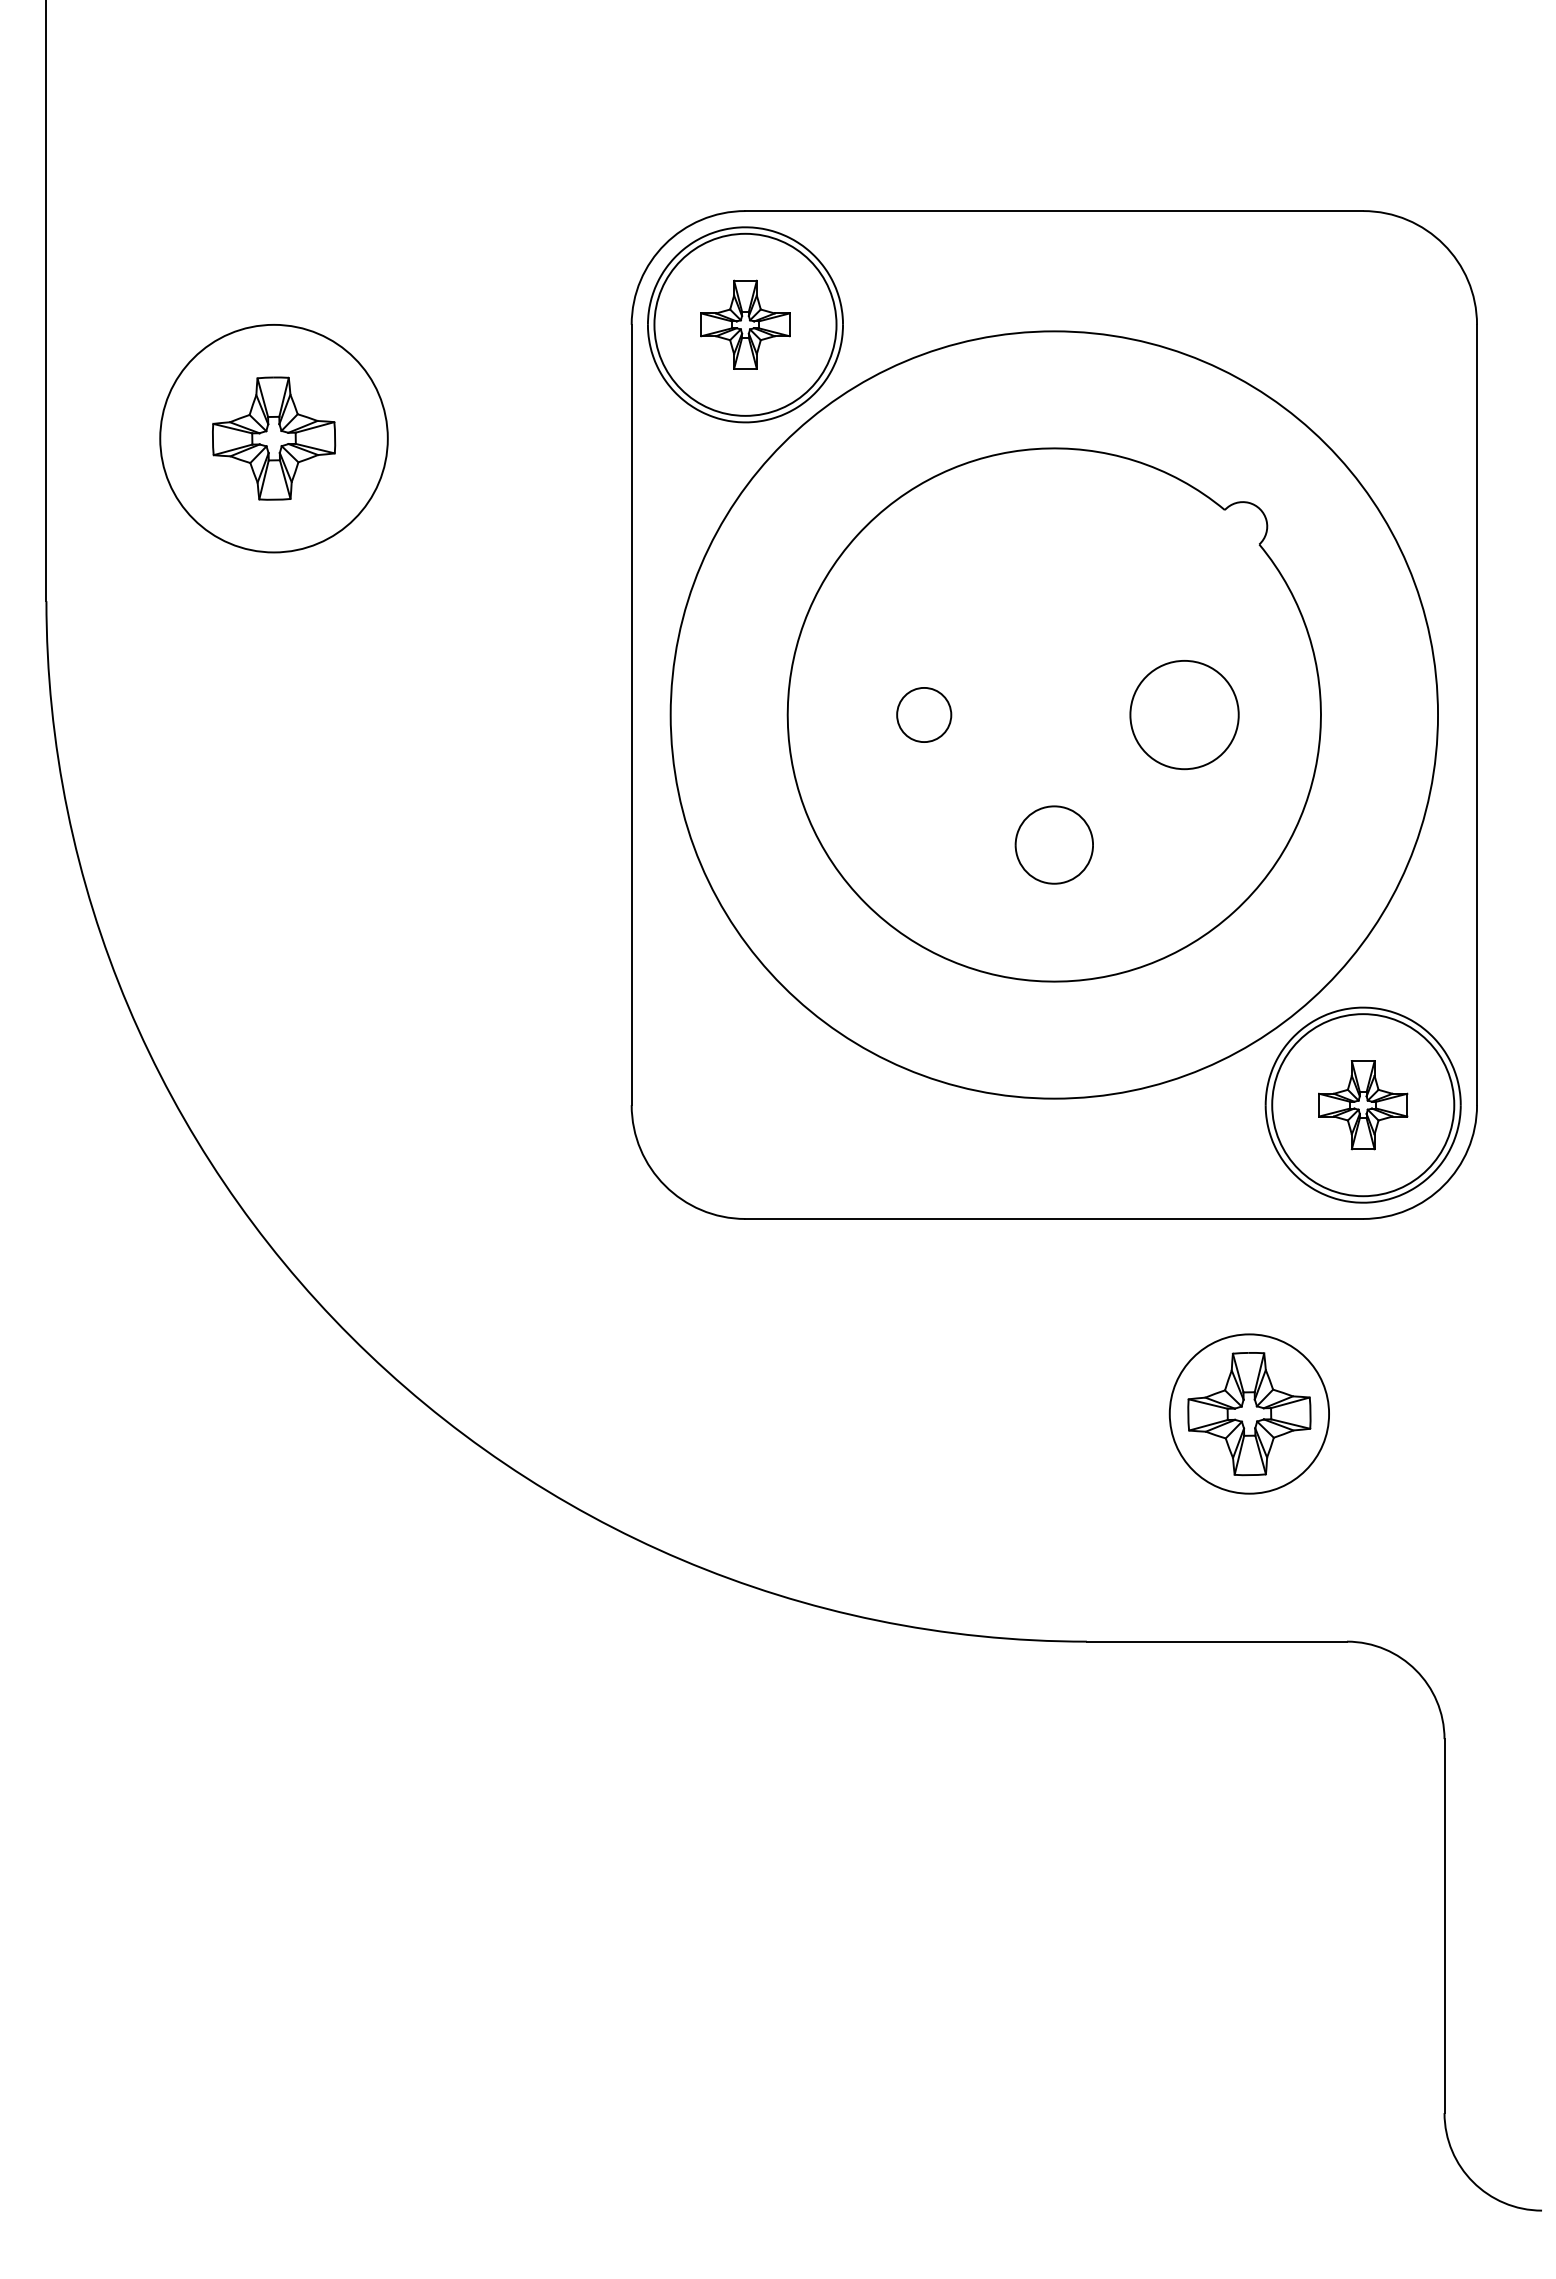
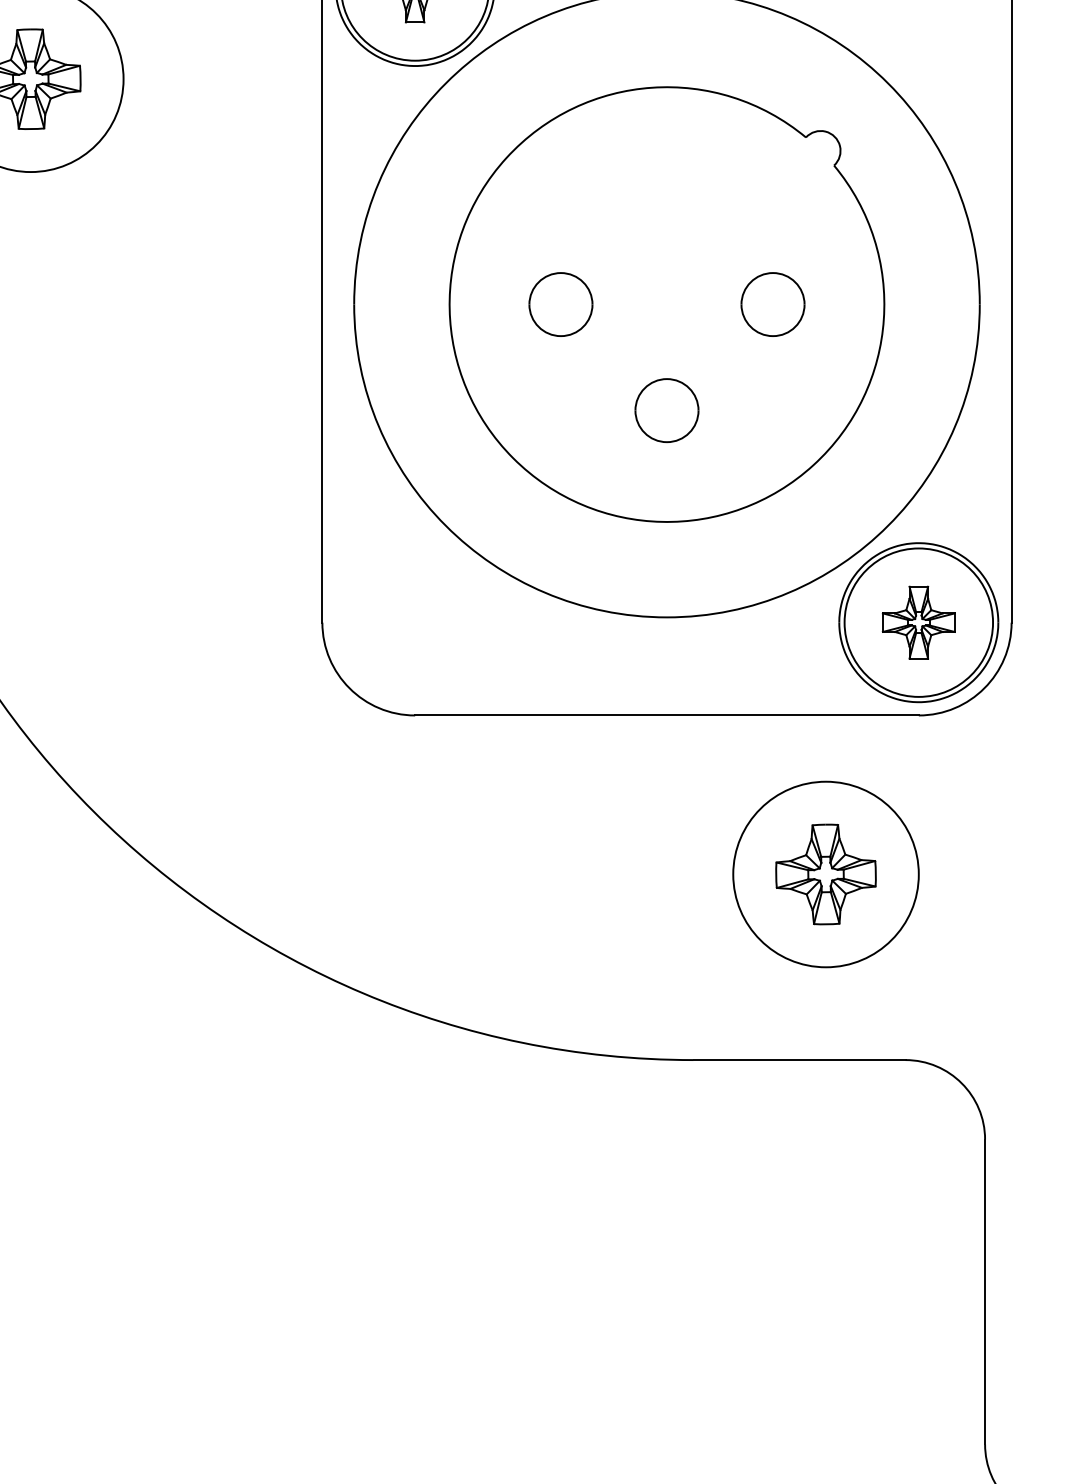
part: (923, 714) -> (560, 304), size x1.43
part: (1183, 714) -> (772, 304), size x0.71
circle: (1249, 1413) -> (826, 874), size x1.43

